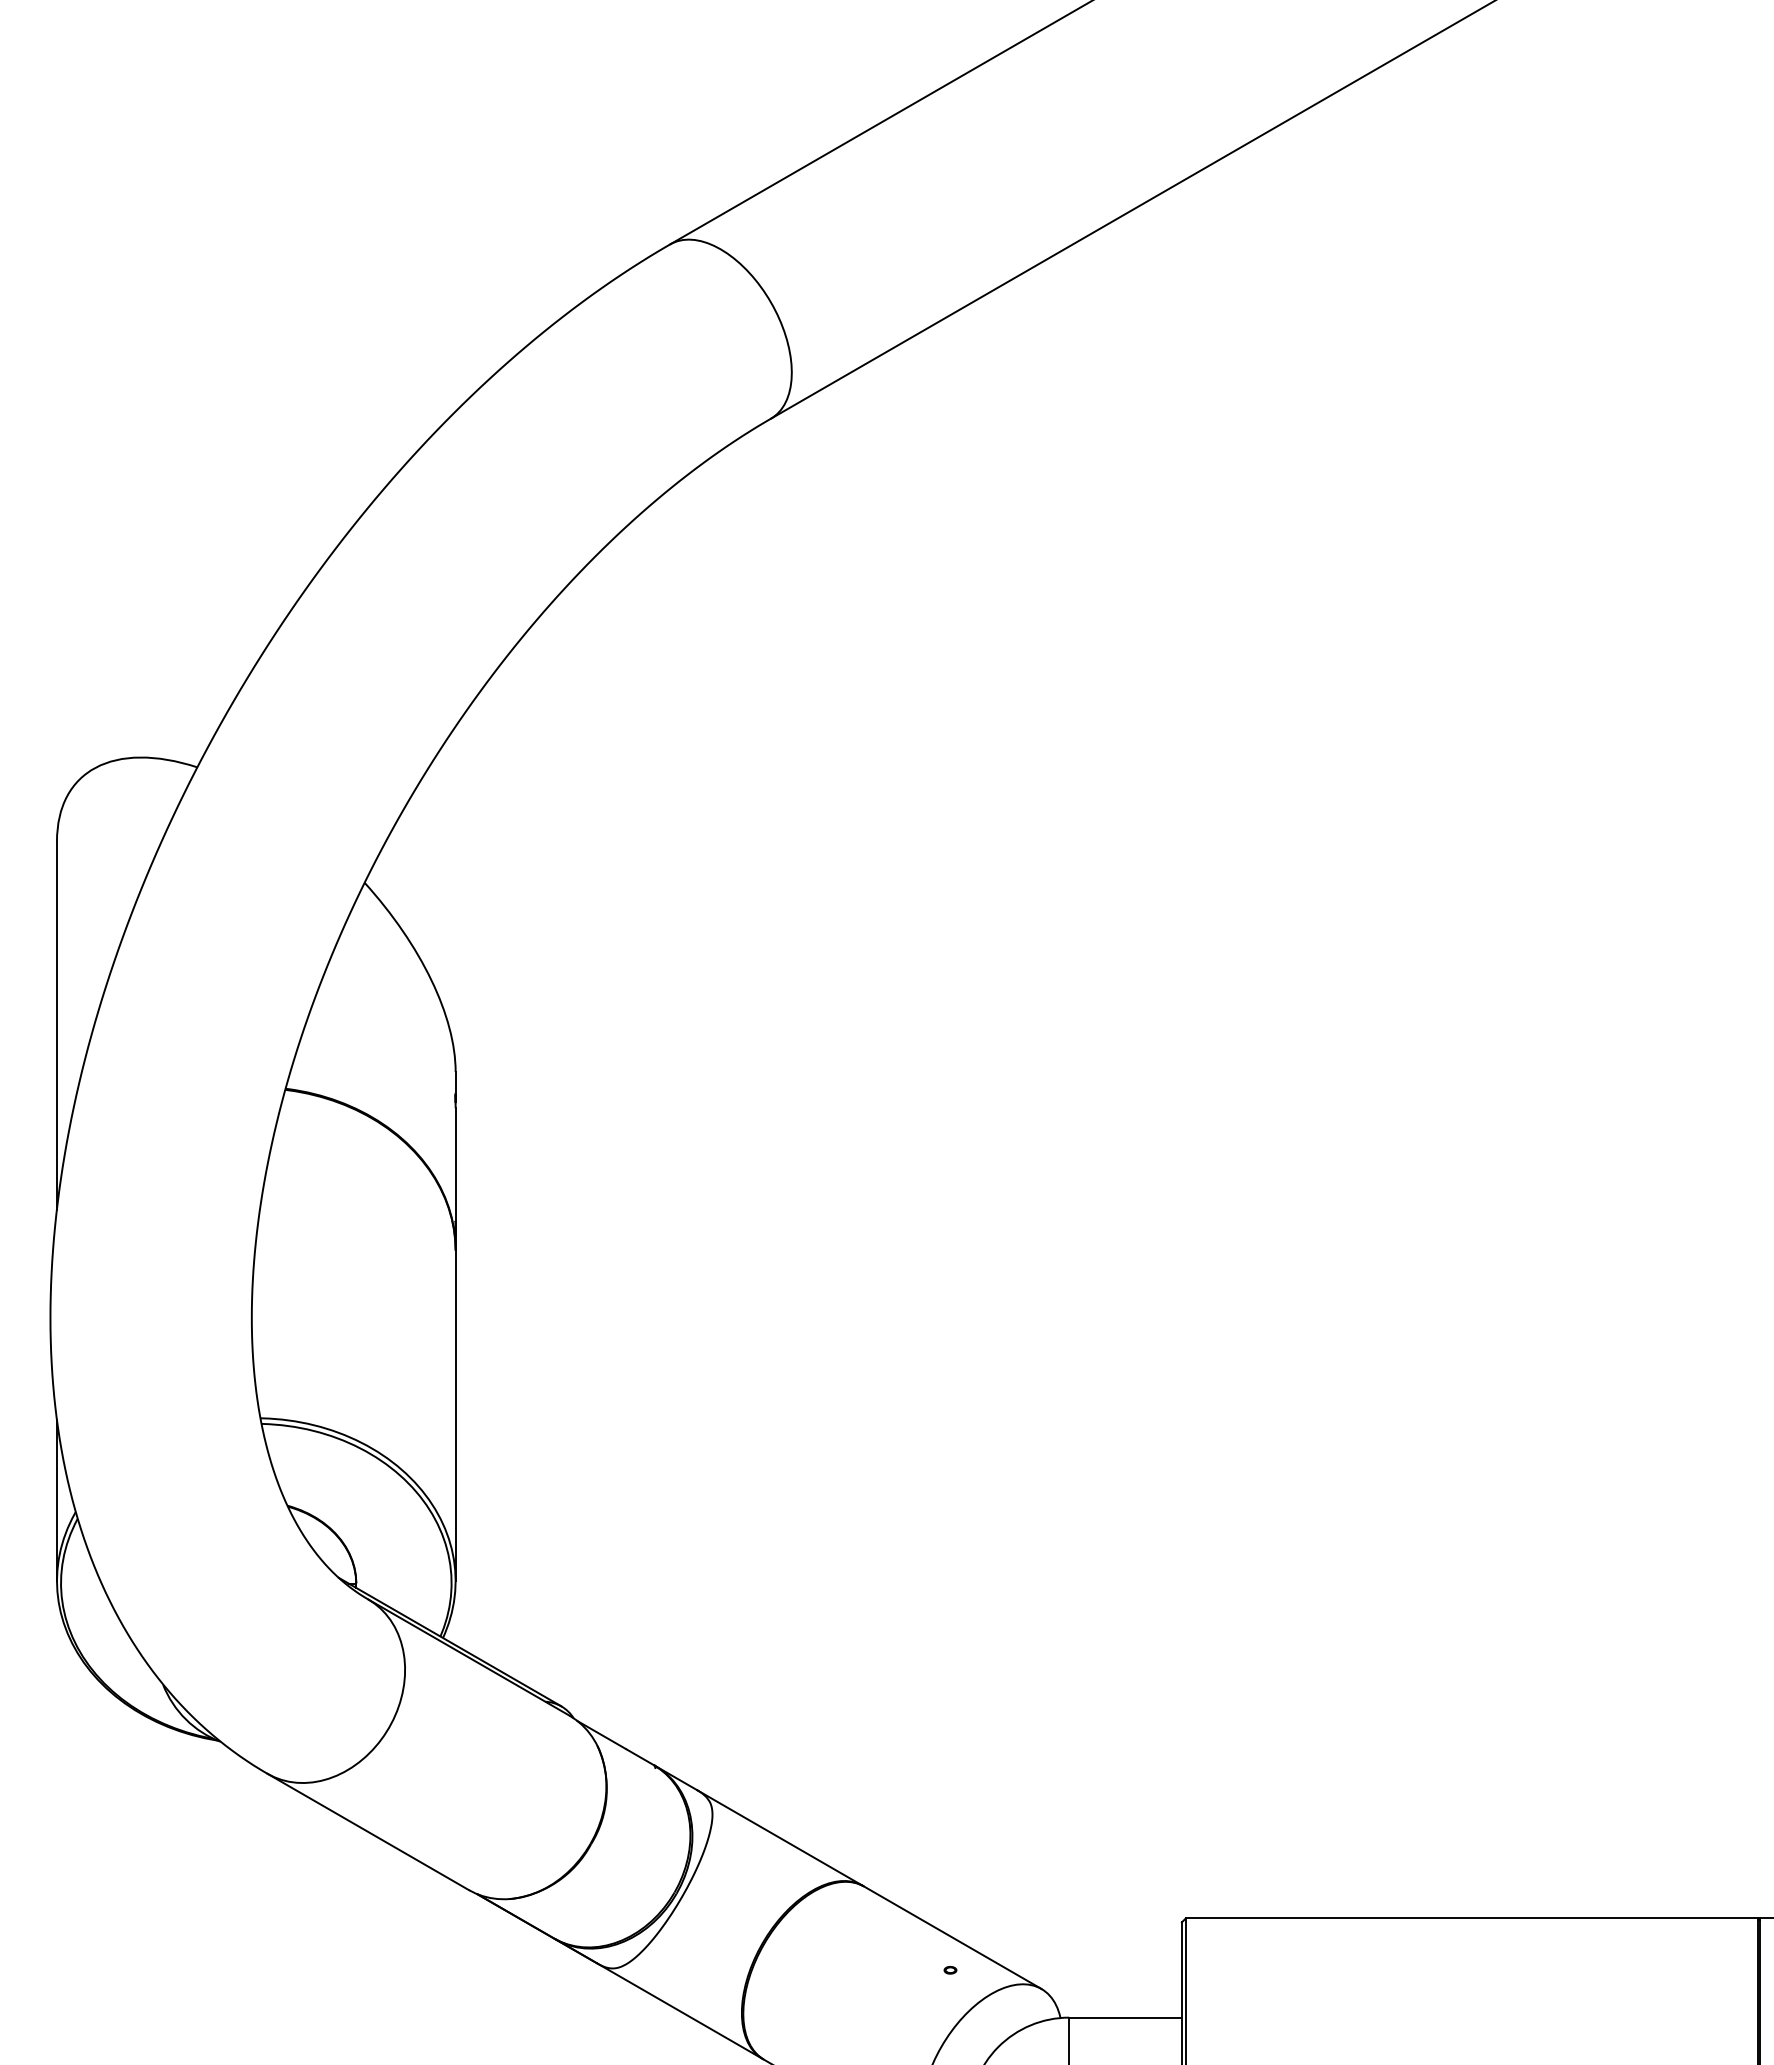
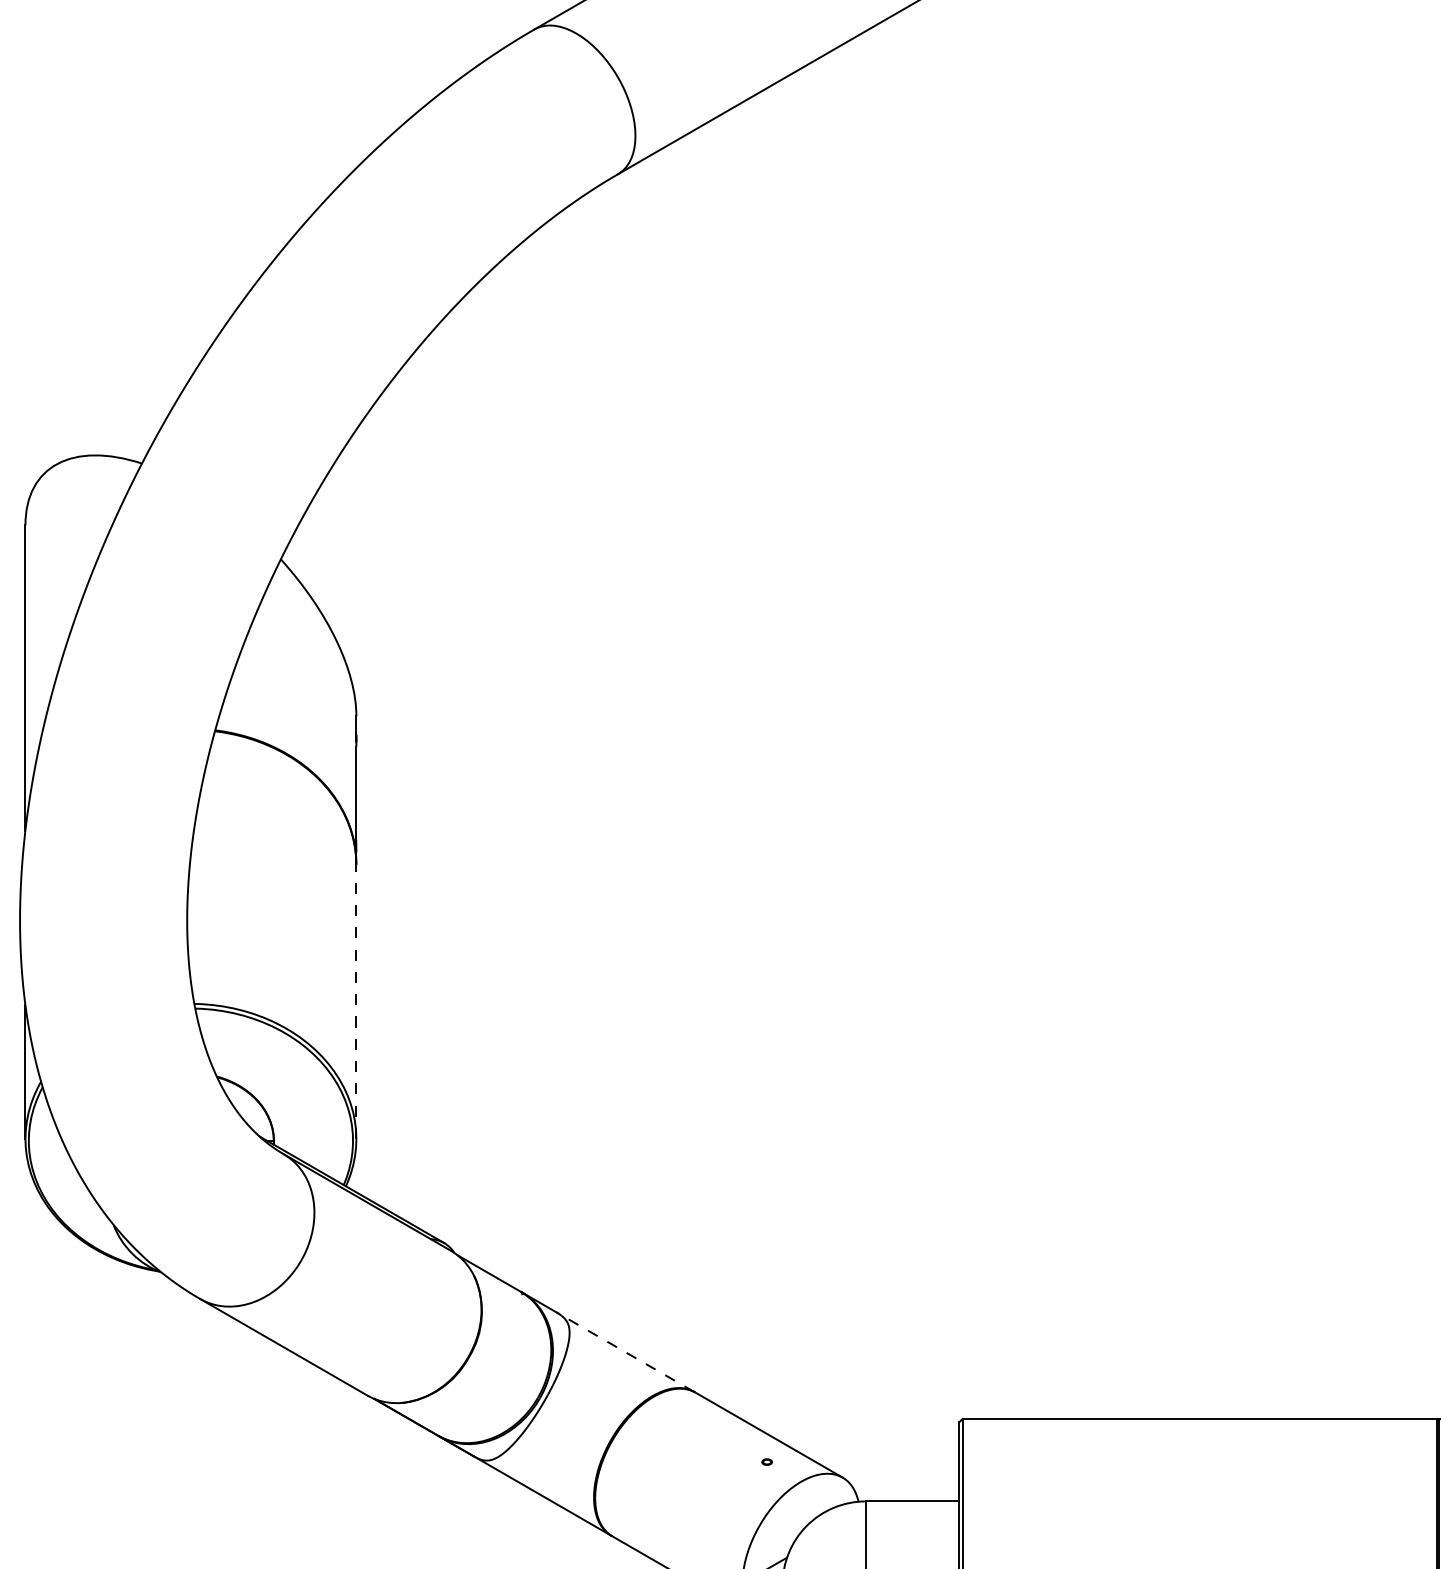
line: (455, 1415) -> (356, 1001), solid -> dashed
line: (779, 1837) -> (625, 1351), solid -> dashed

